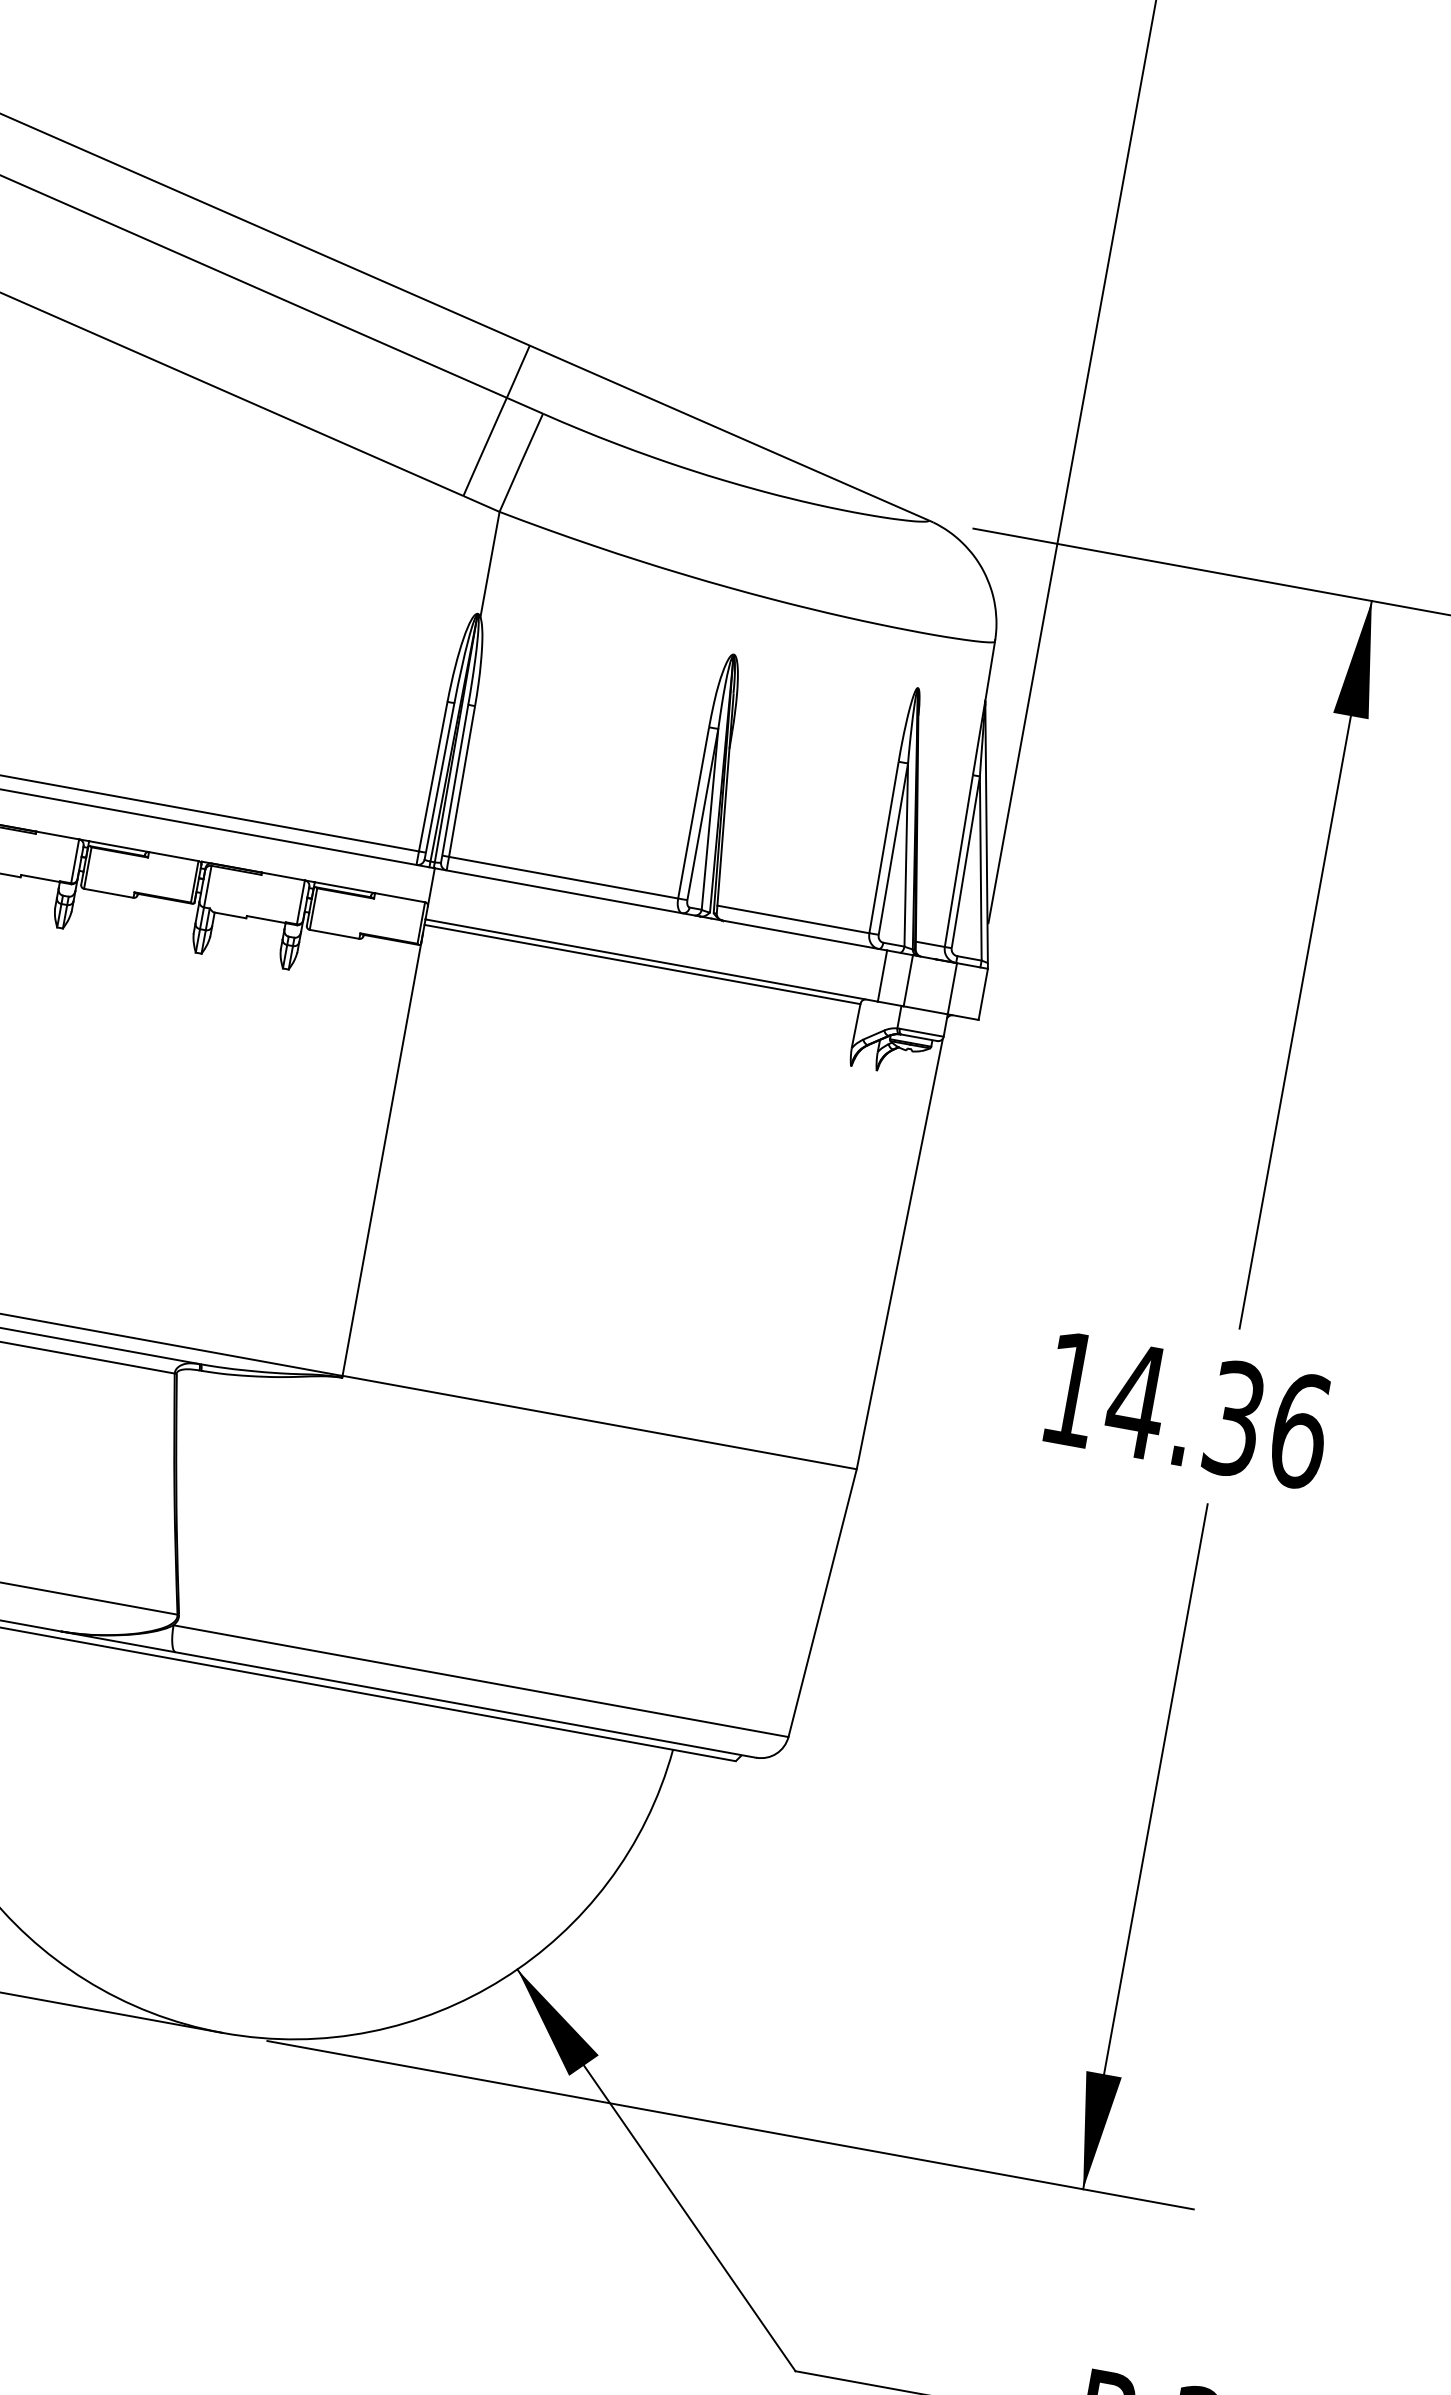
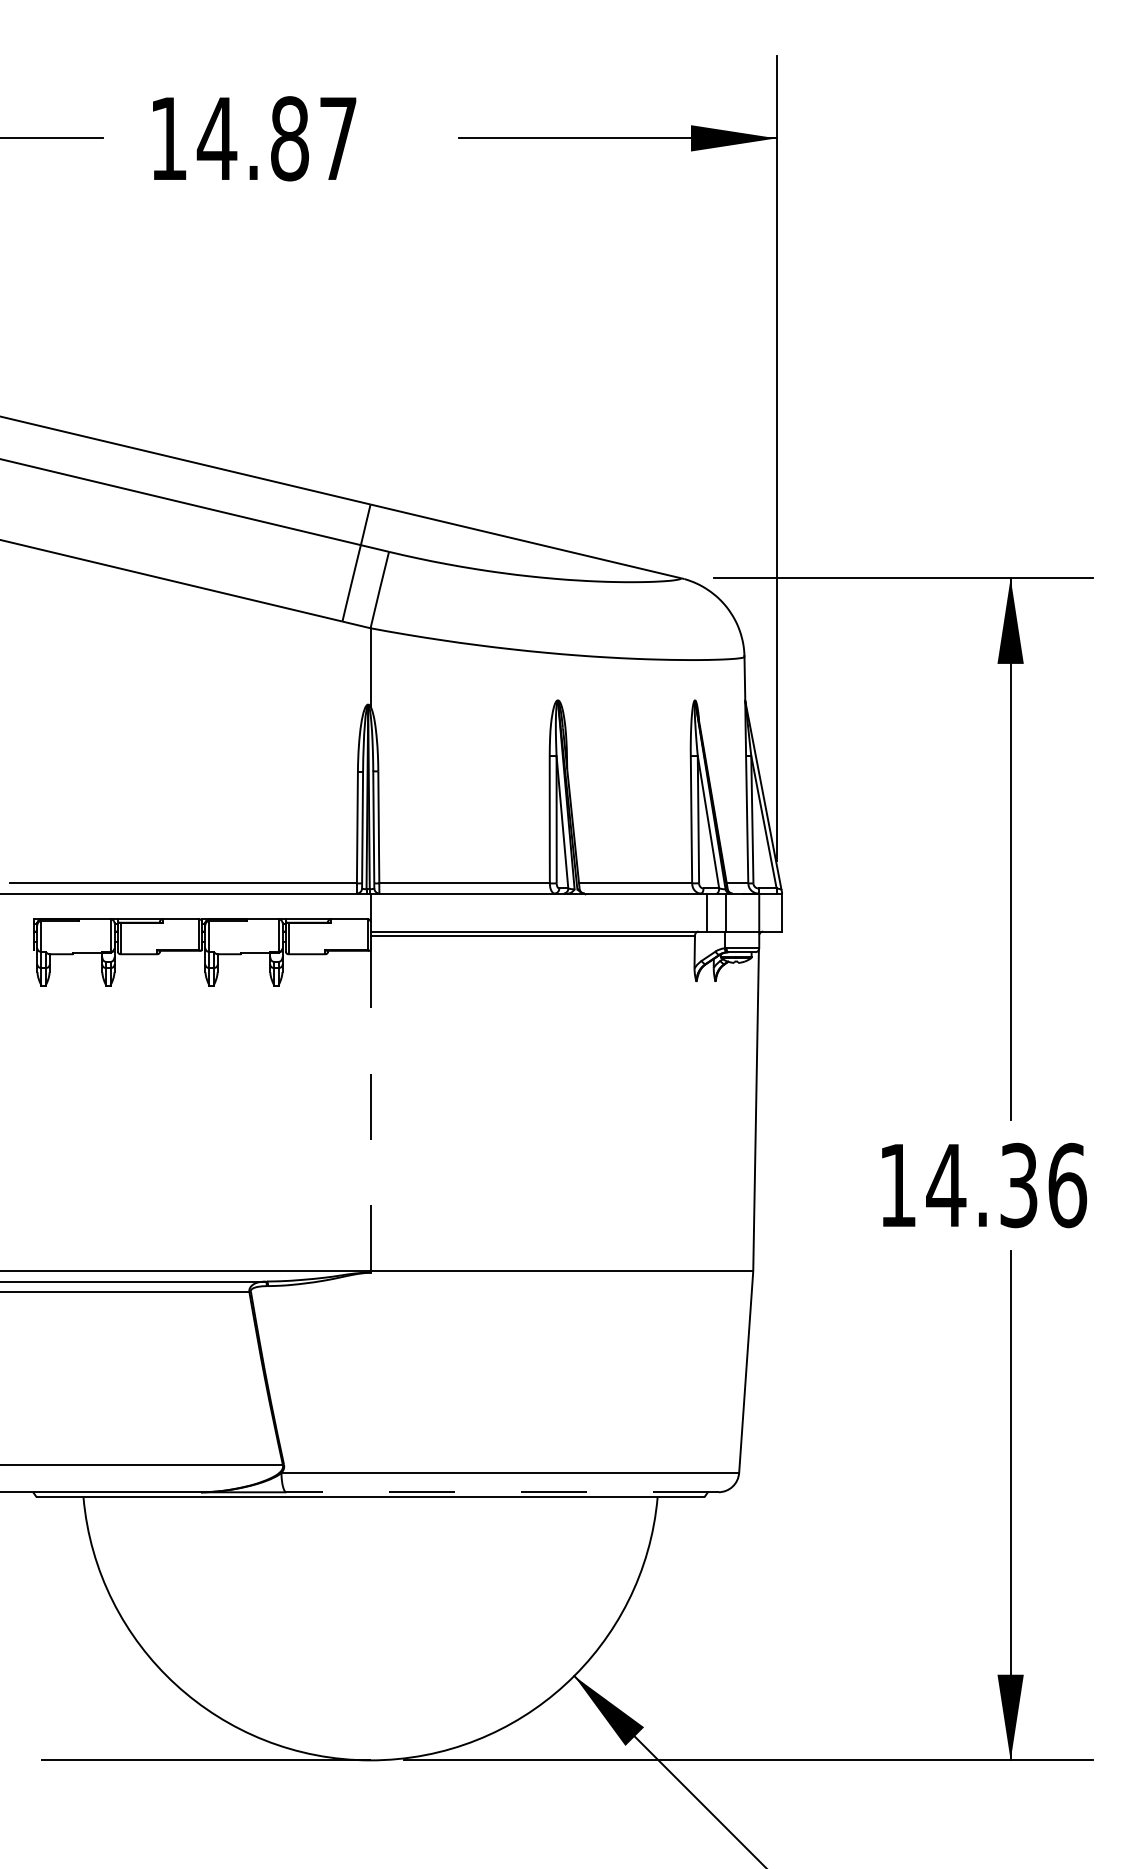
line: (381, 1159) -> (370, 1110), solid -> dashed
line: (465, 1705) -> (502, 1492), solid -> dashed

